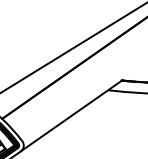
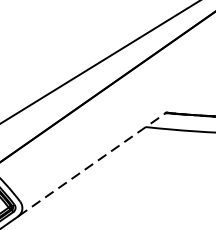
line: (71, 115) -> (92, 163), solid -> dashed

